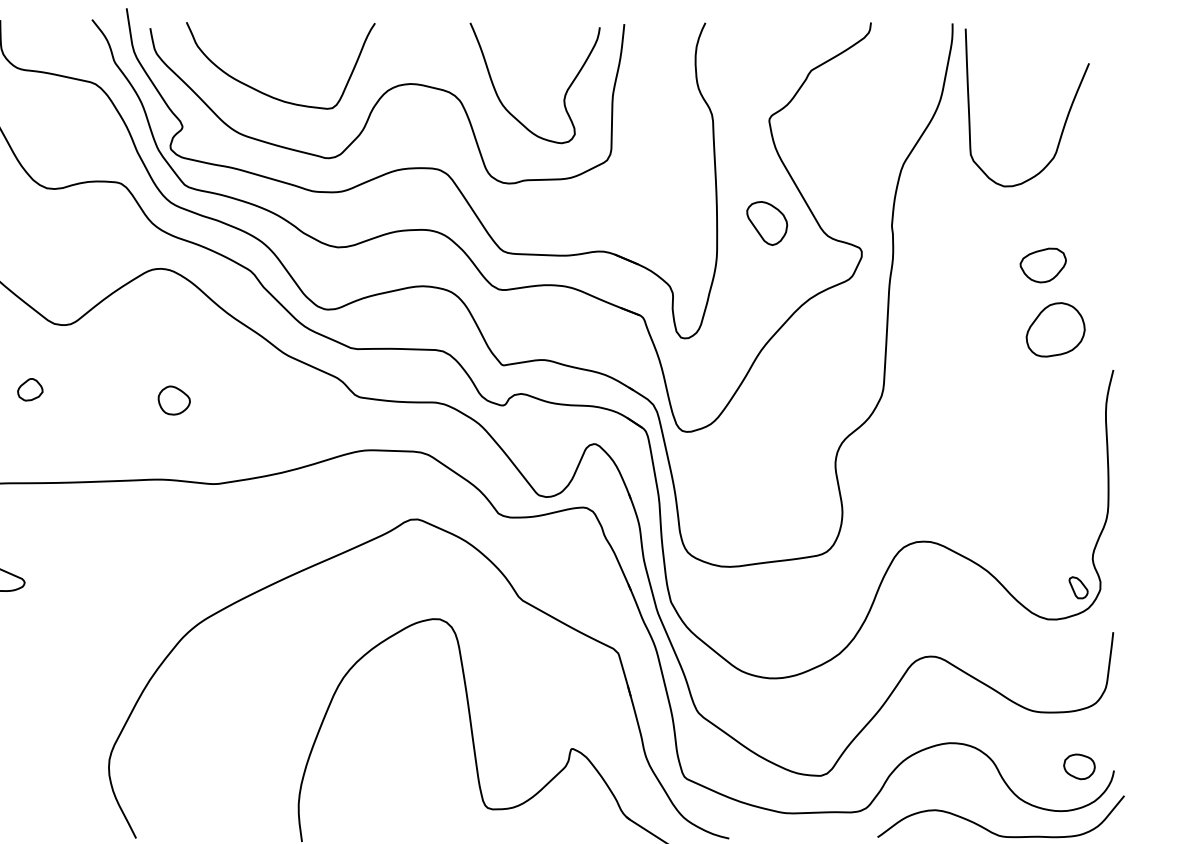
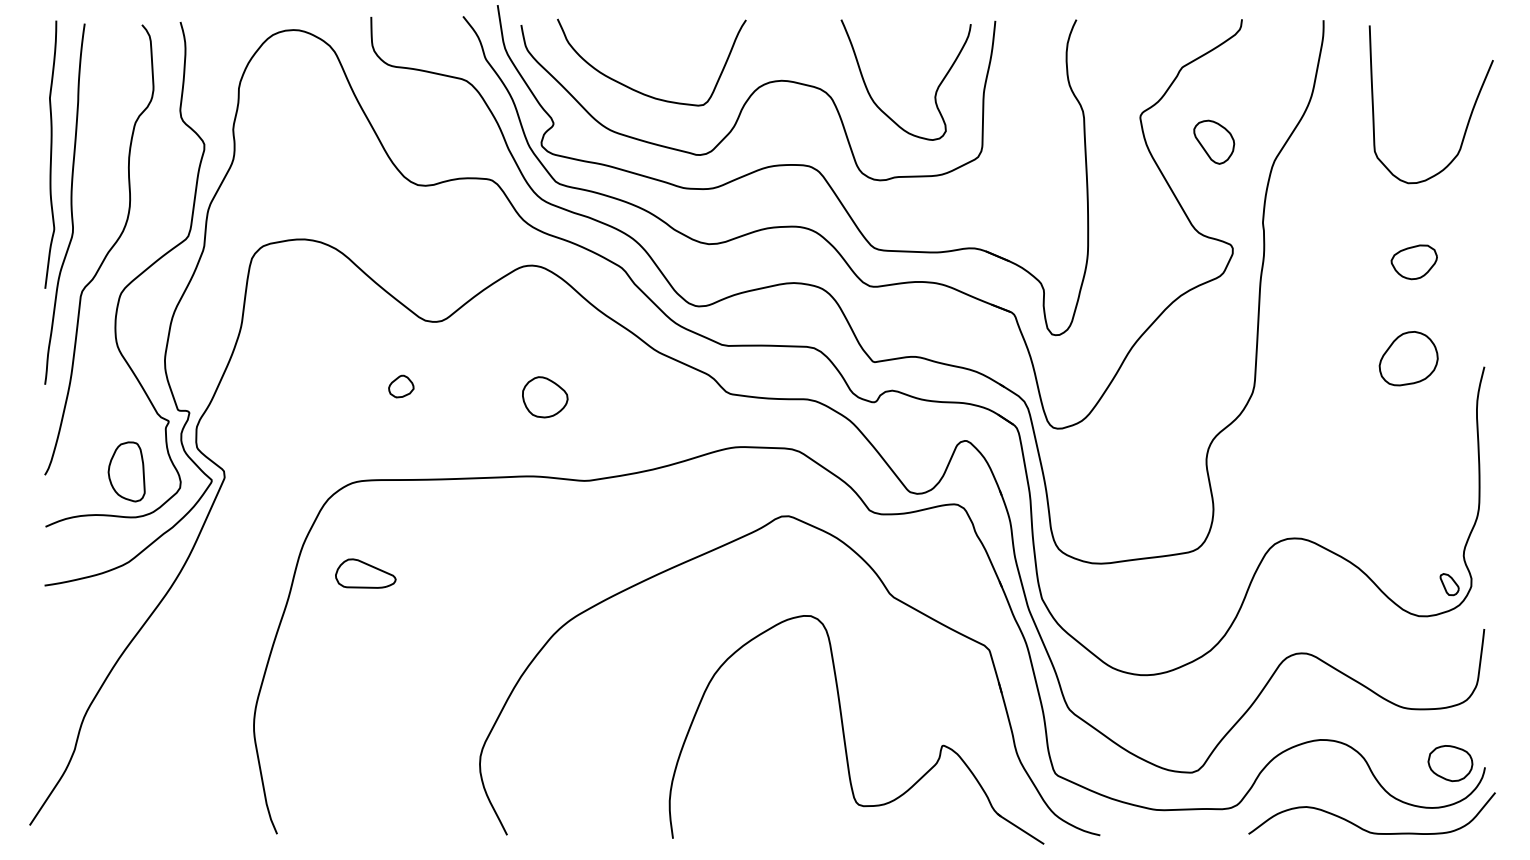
curve: (1065, 119) -> (1469, 116), moved
part: (767, 222) -> (1214, 141), moved
part: (1055, 329) -> (1408, 358), moved
part: (174, 400) -> (545, 397), size x1.43
part: (1079, 766) -> (1450, 763), size x1.43

